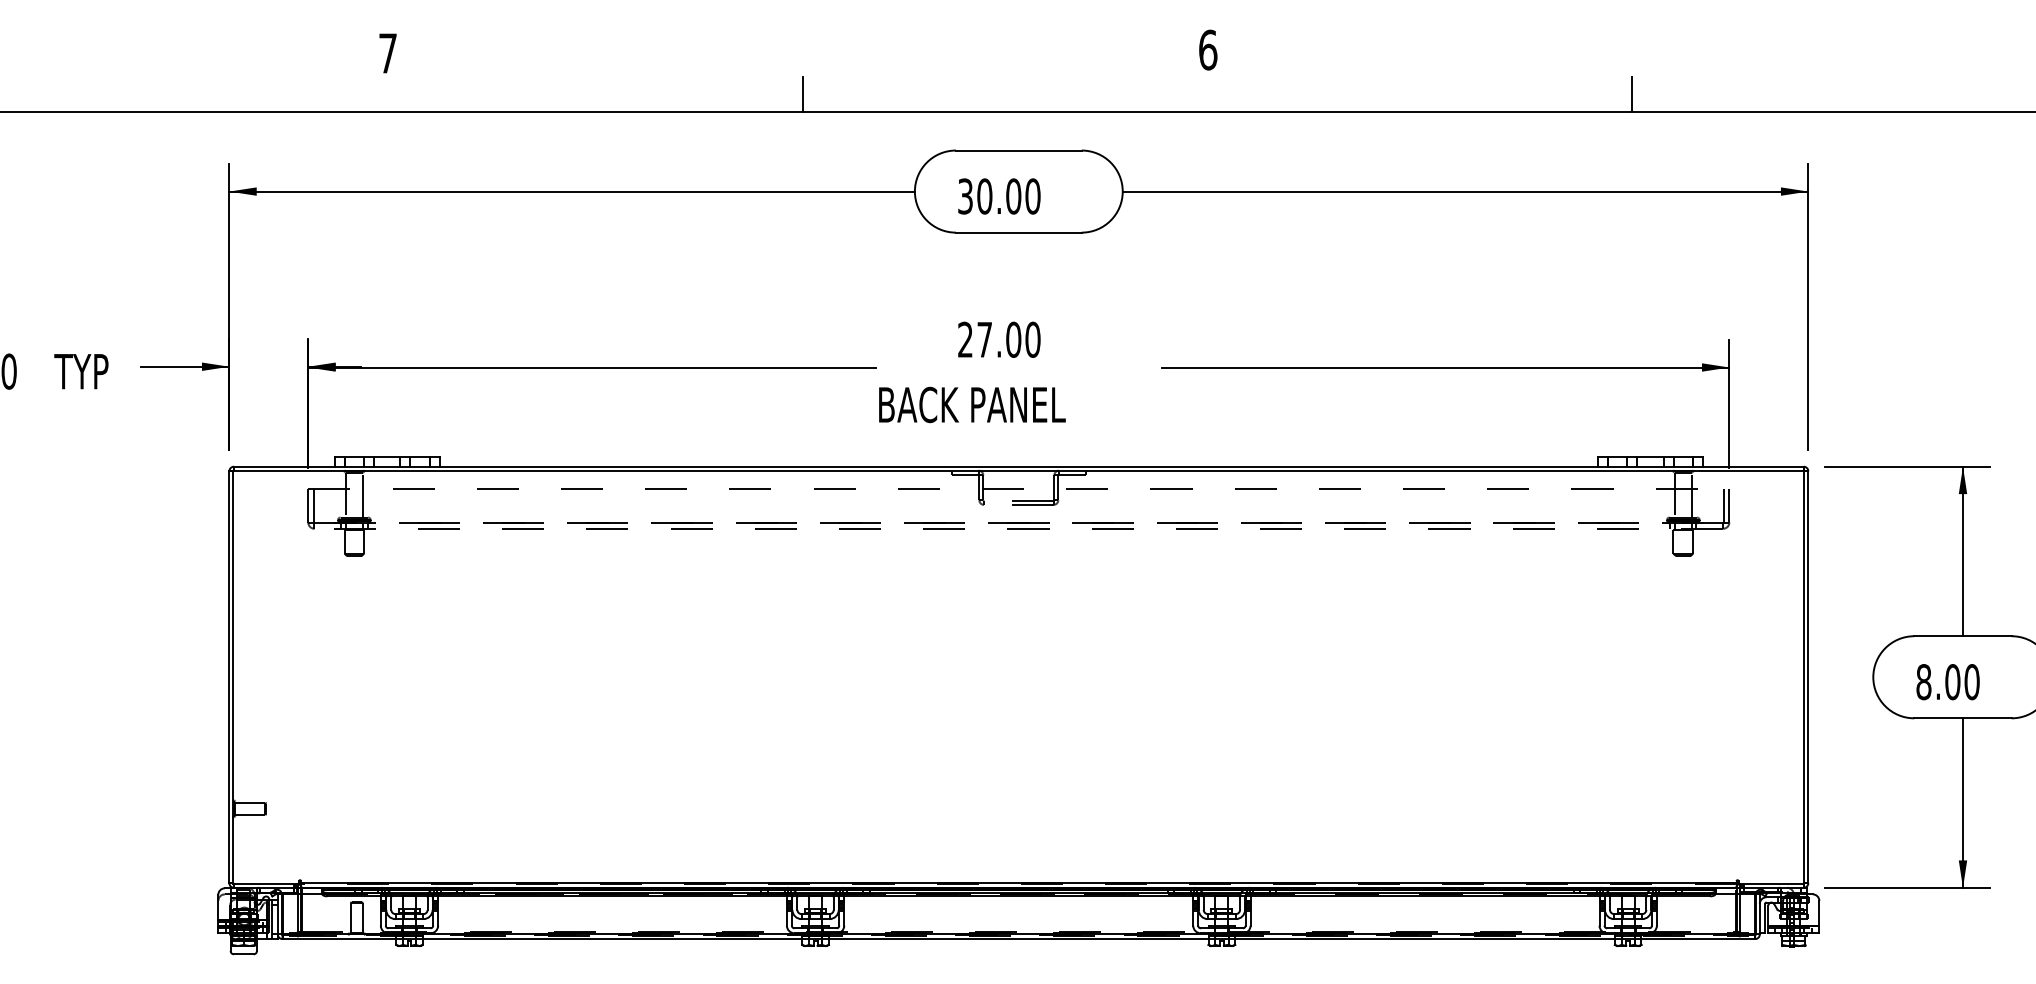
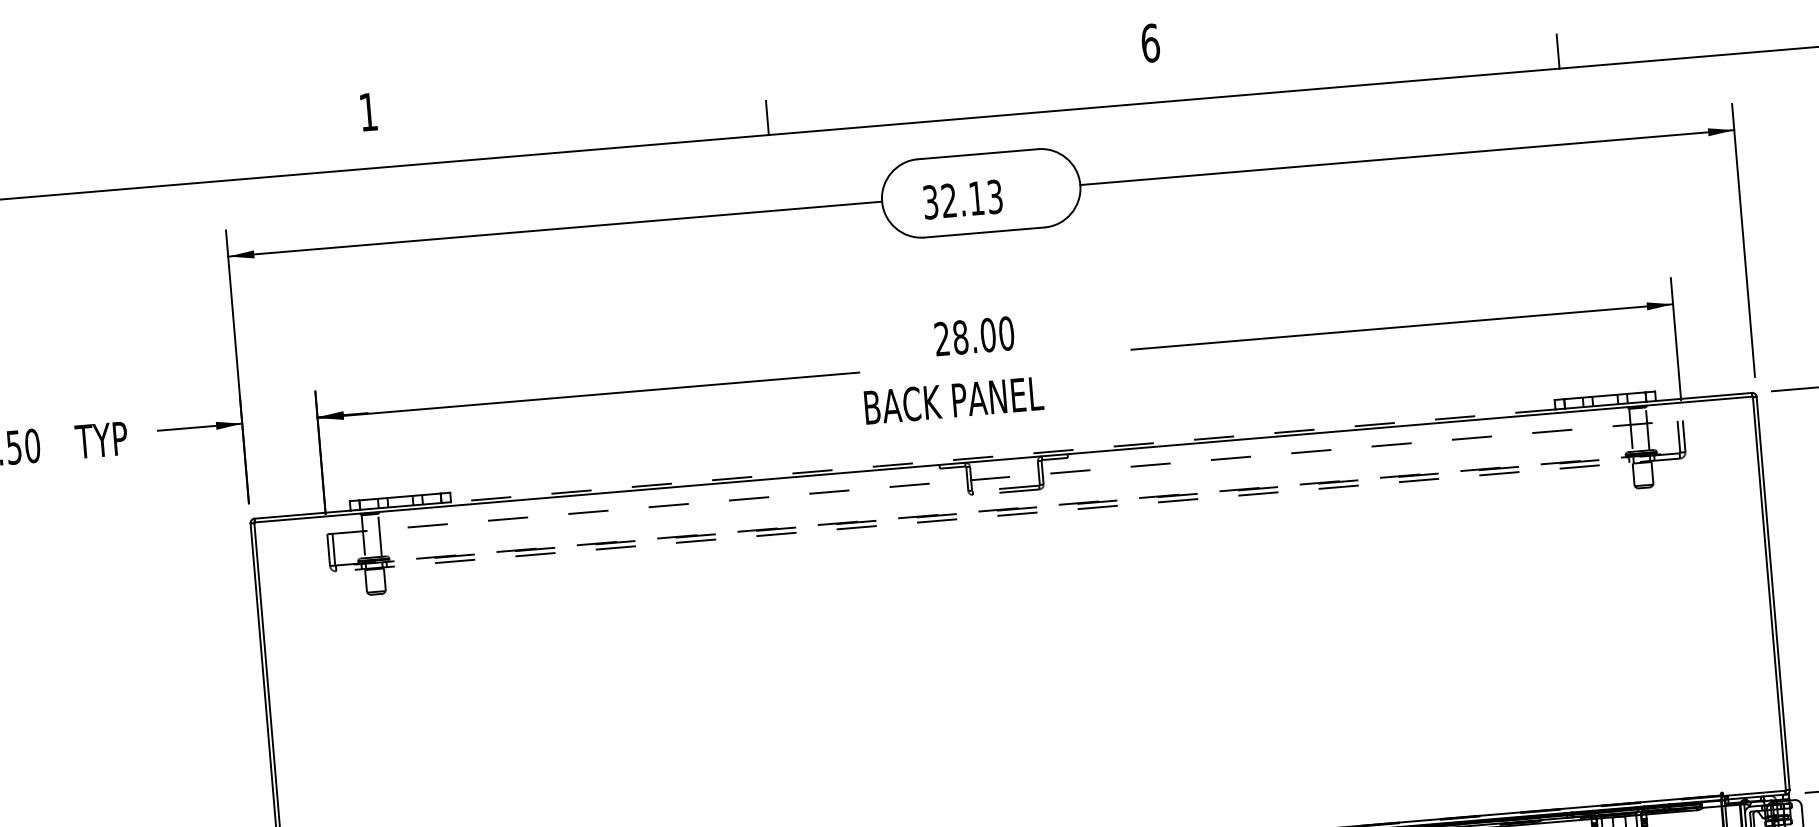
text: (387, 53) -> (367, 112), 7 -> 1
text: (1008, 196) -> (971, 198), 30.00 -> 32.13
text: (984, 339) -> (960, 337), 27.00 -> 28.00
line: (1018, 466) -> (1002, 455), solid -> dashed

